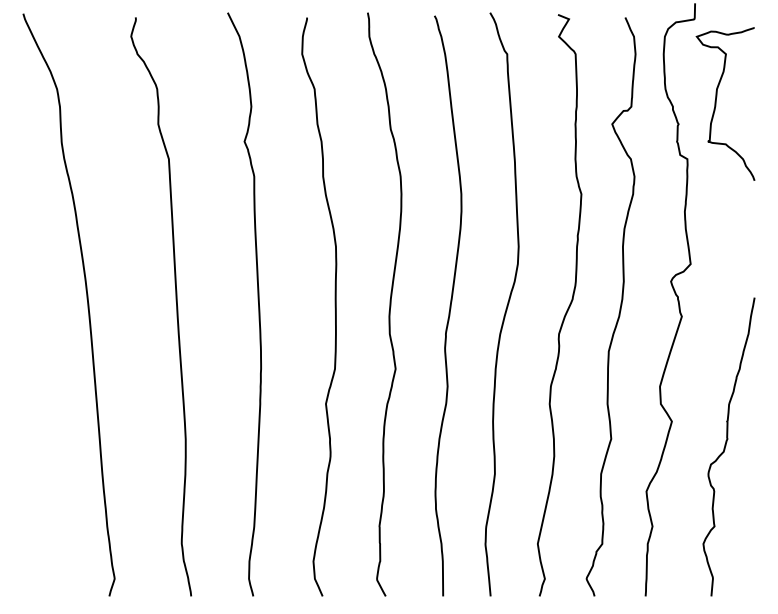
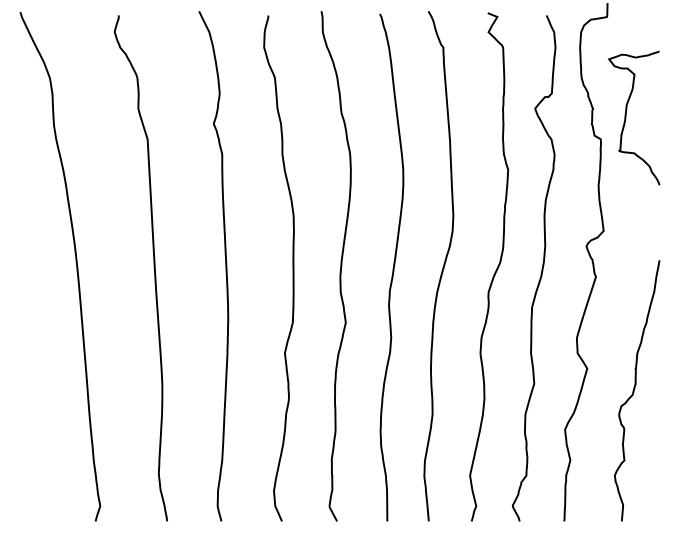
curve: (716, 103) -> (626, 117), moved

